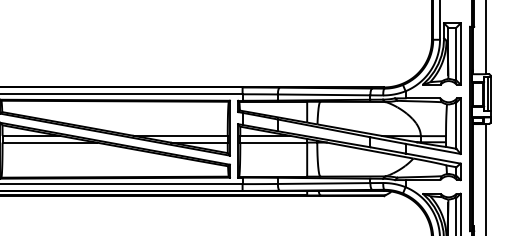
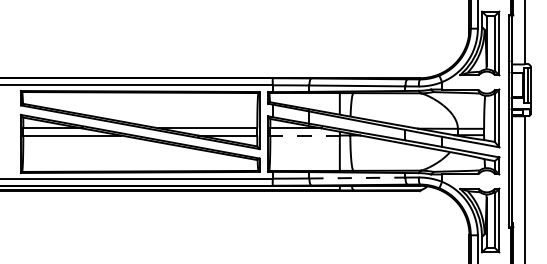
line: (274, 142) -> (305, 135), solid -> dashed
line: (324, 183) -> (357, 178), solid -> dashed

